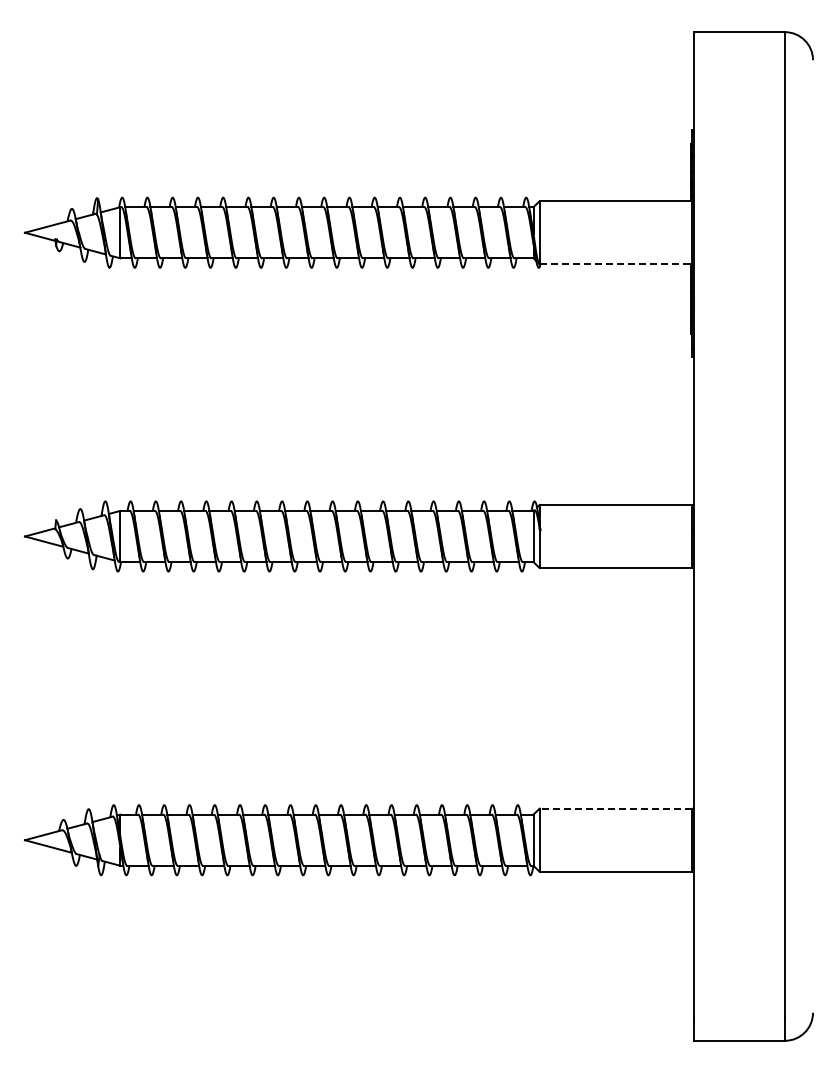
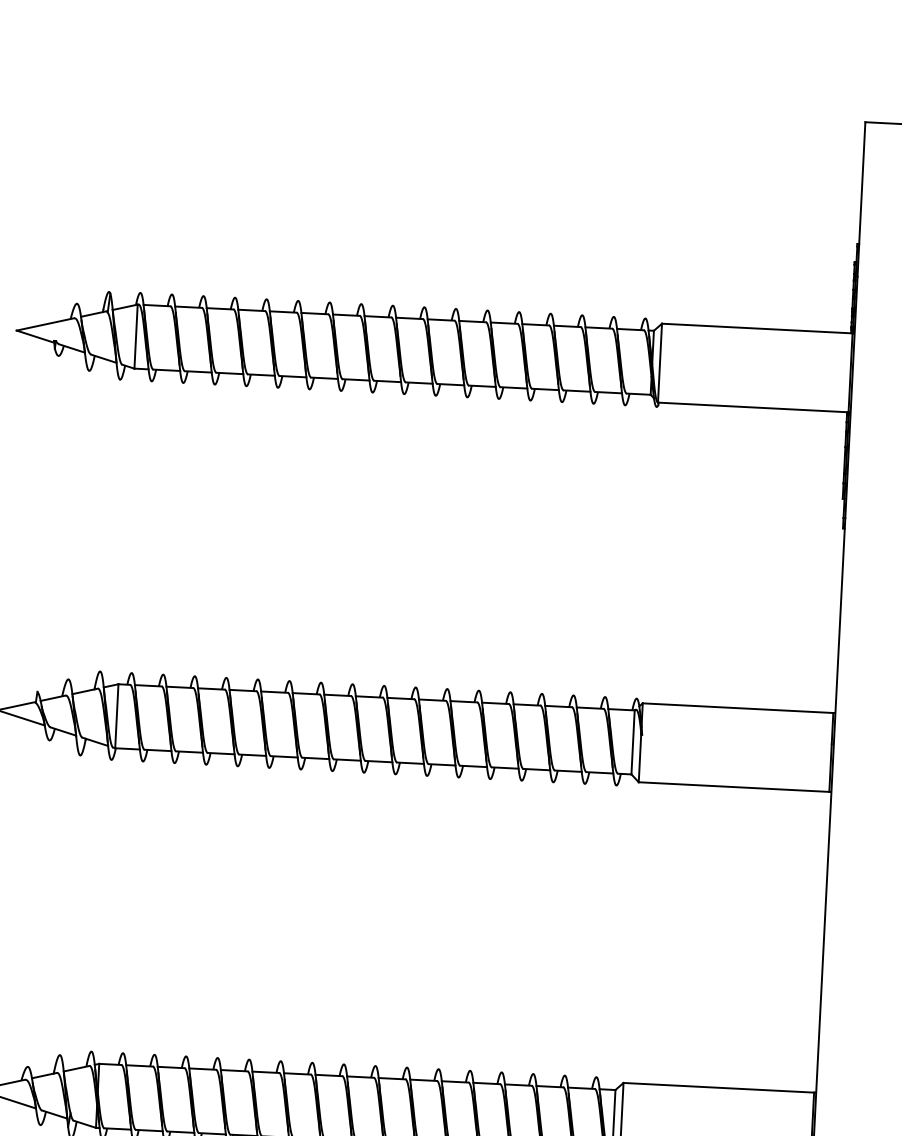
line: (616, 264) -> (754, 407), dashed -> solid
line: (615, 808) -> (718, 1087), dashed -> solid

